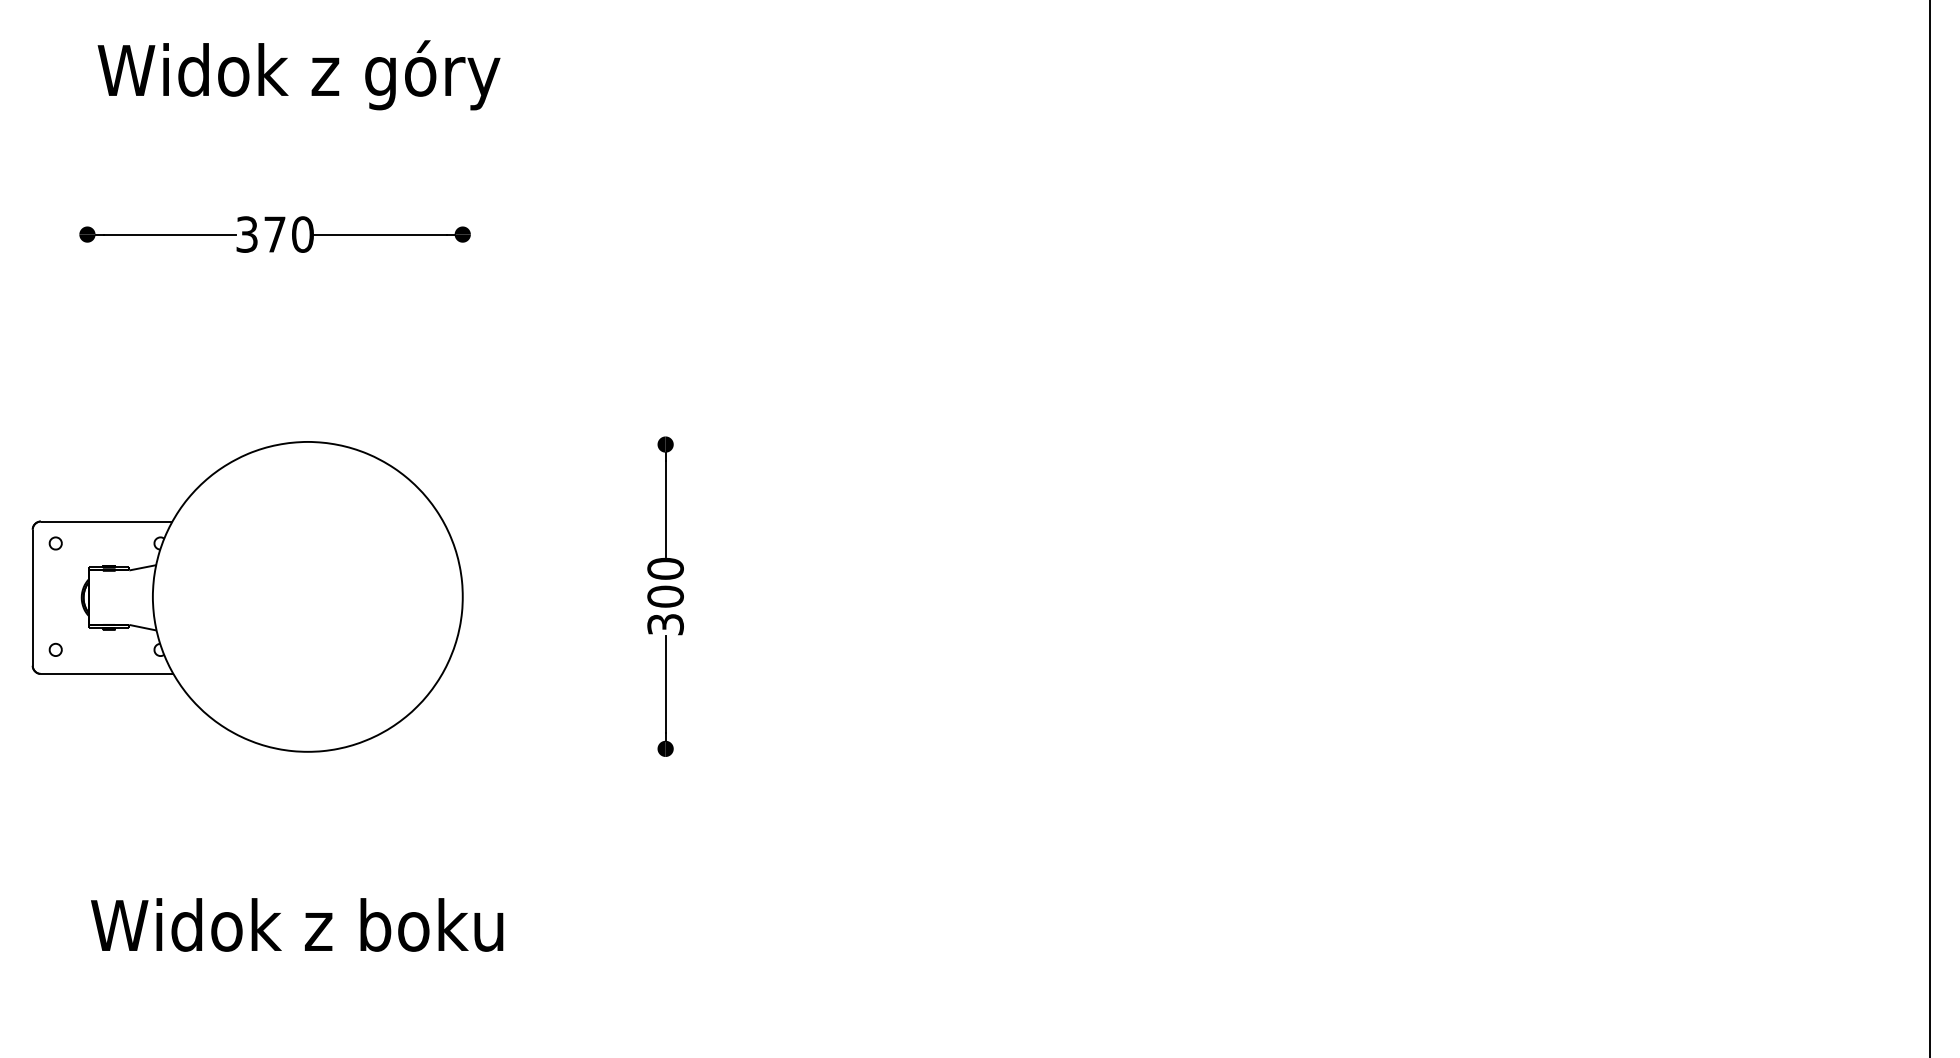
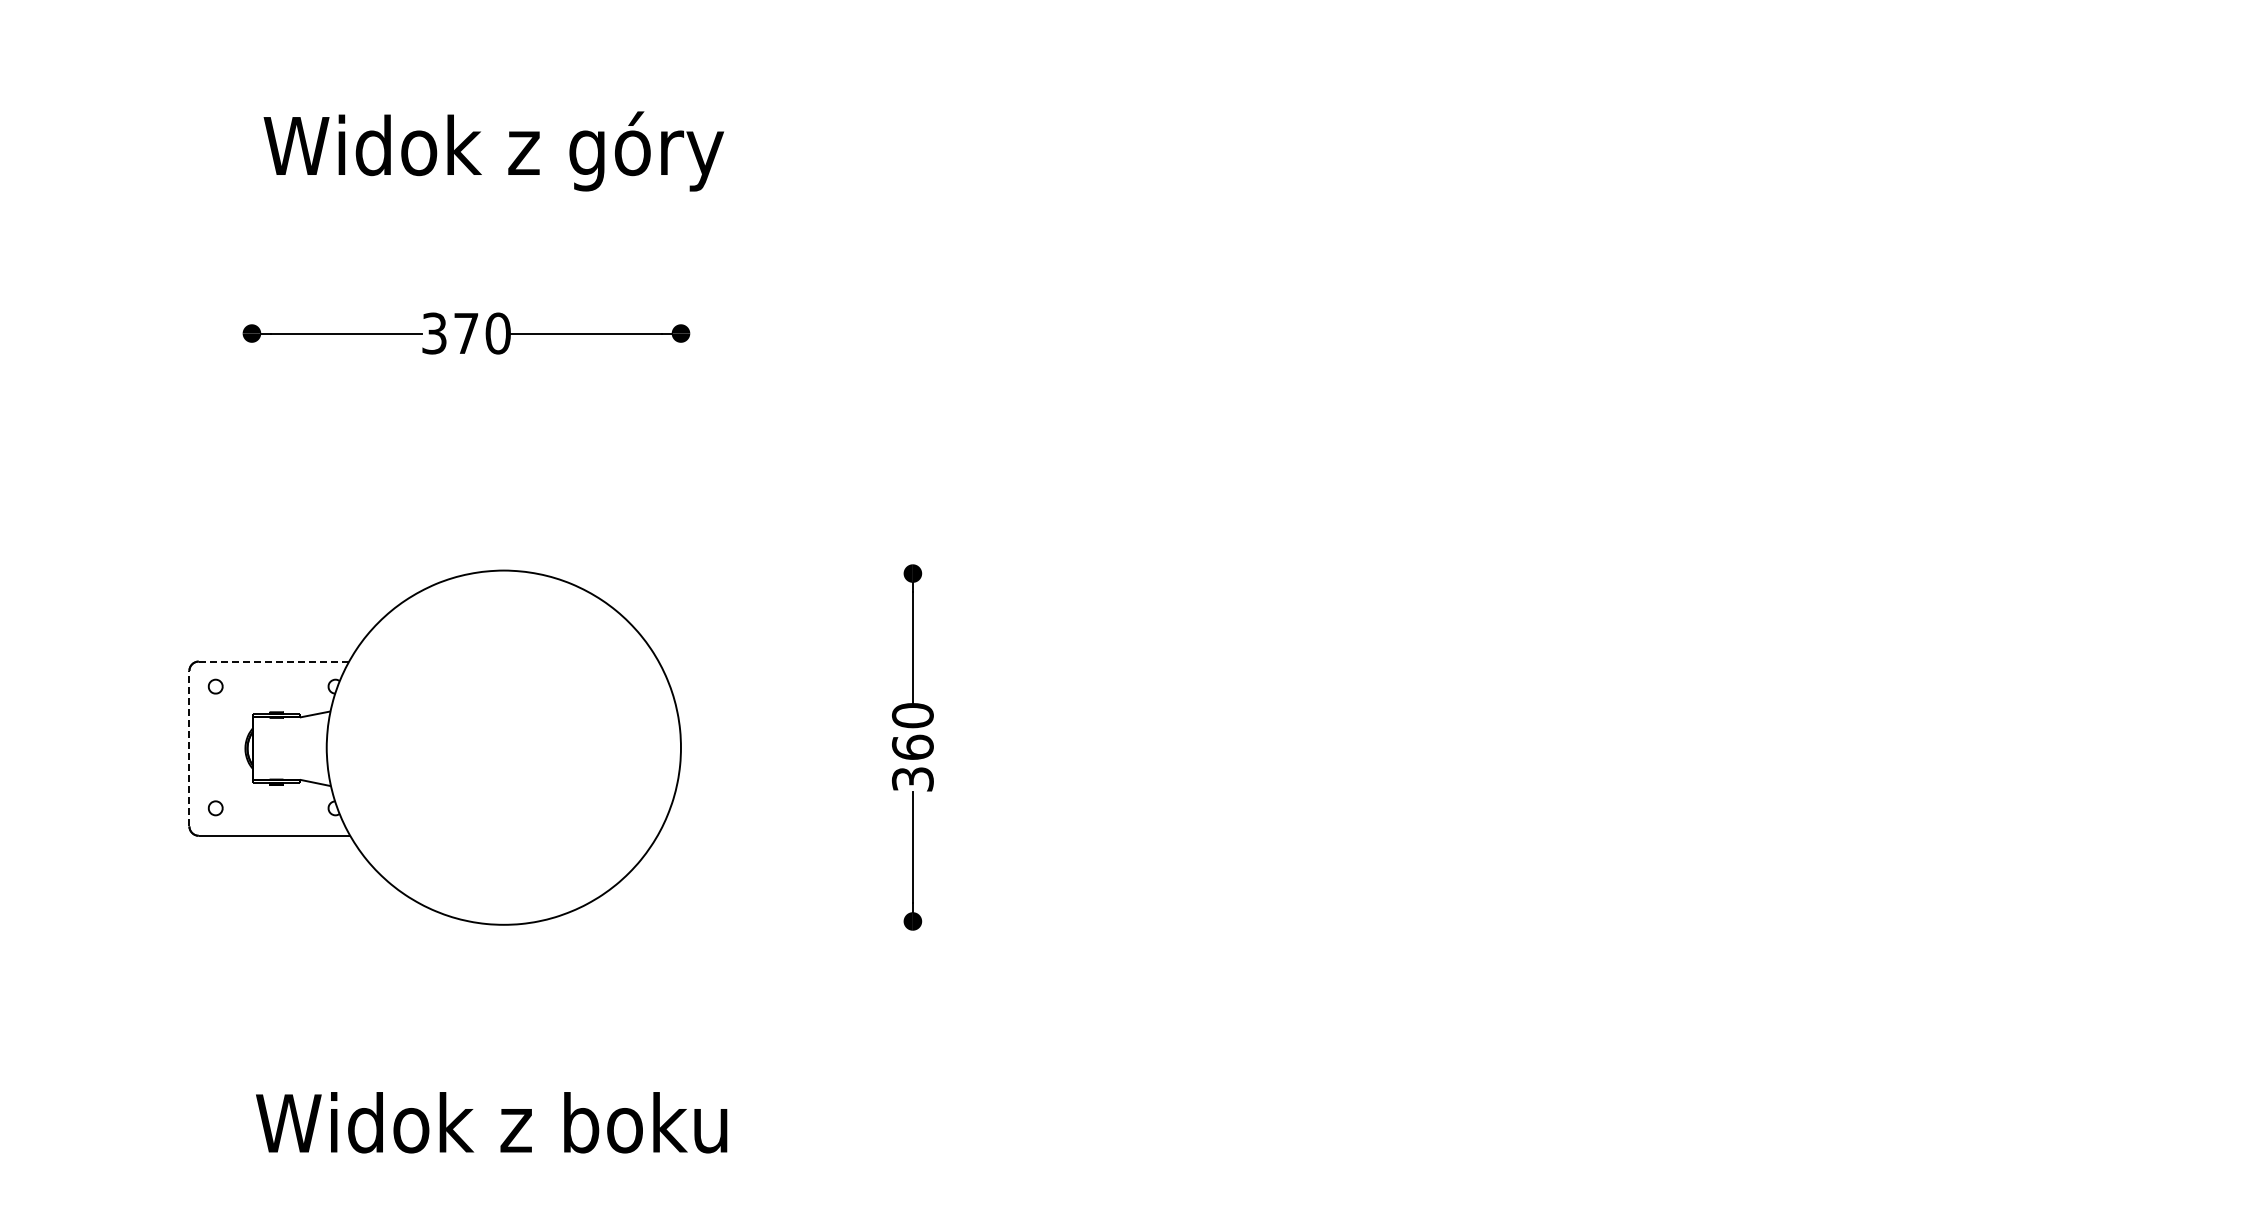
line: (107, 521) -> (274, 661), solid -> dashed
text: (665, 596) -> (912, 747), 300 -> 360
line: (32, 597) -> (189, 748), solid -> dashed

